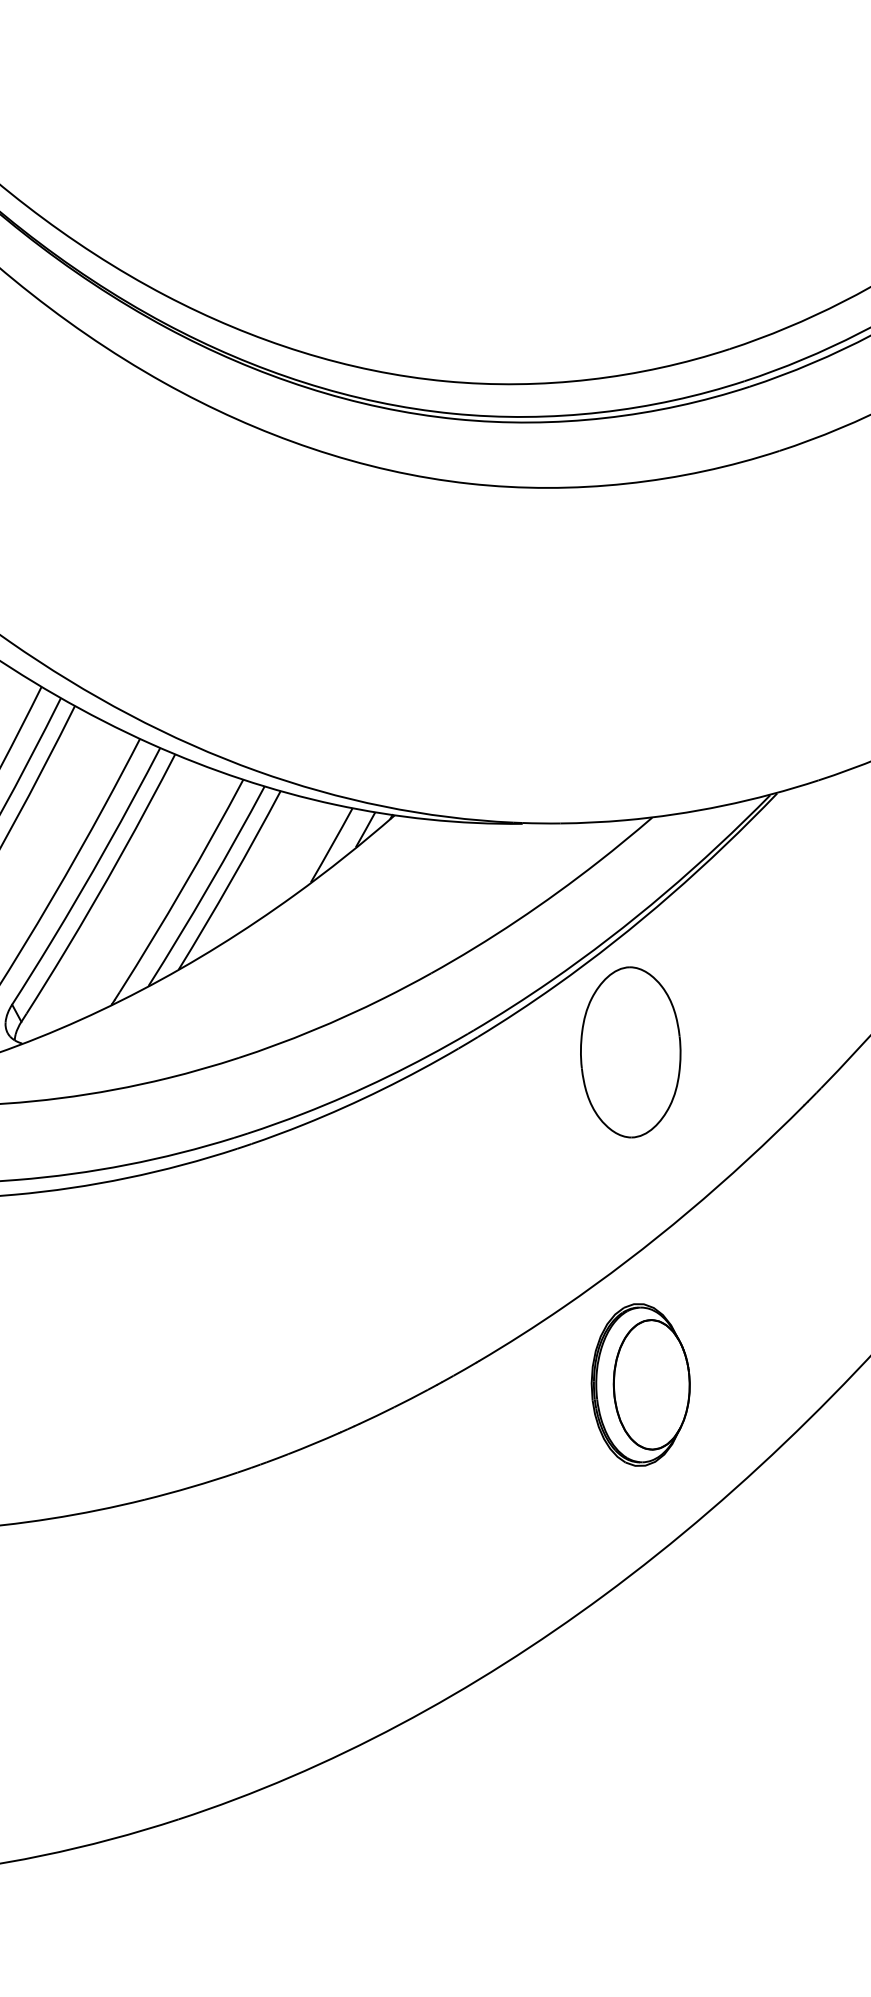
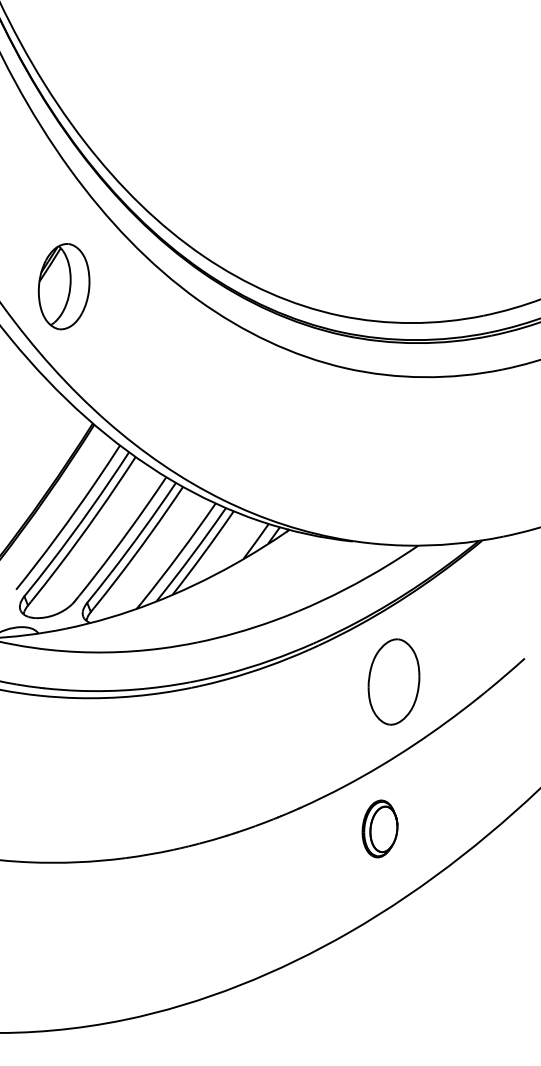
part: (629, 1051) -> (393, 681), moved
part: (639, 1384) -> (379, 828), size x0.7

